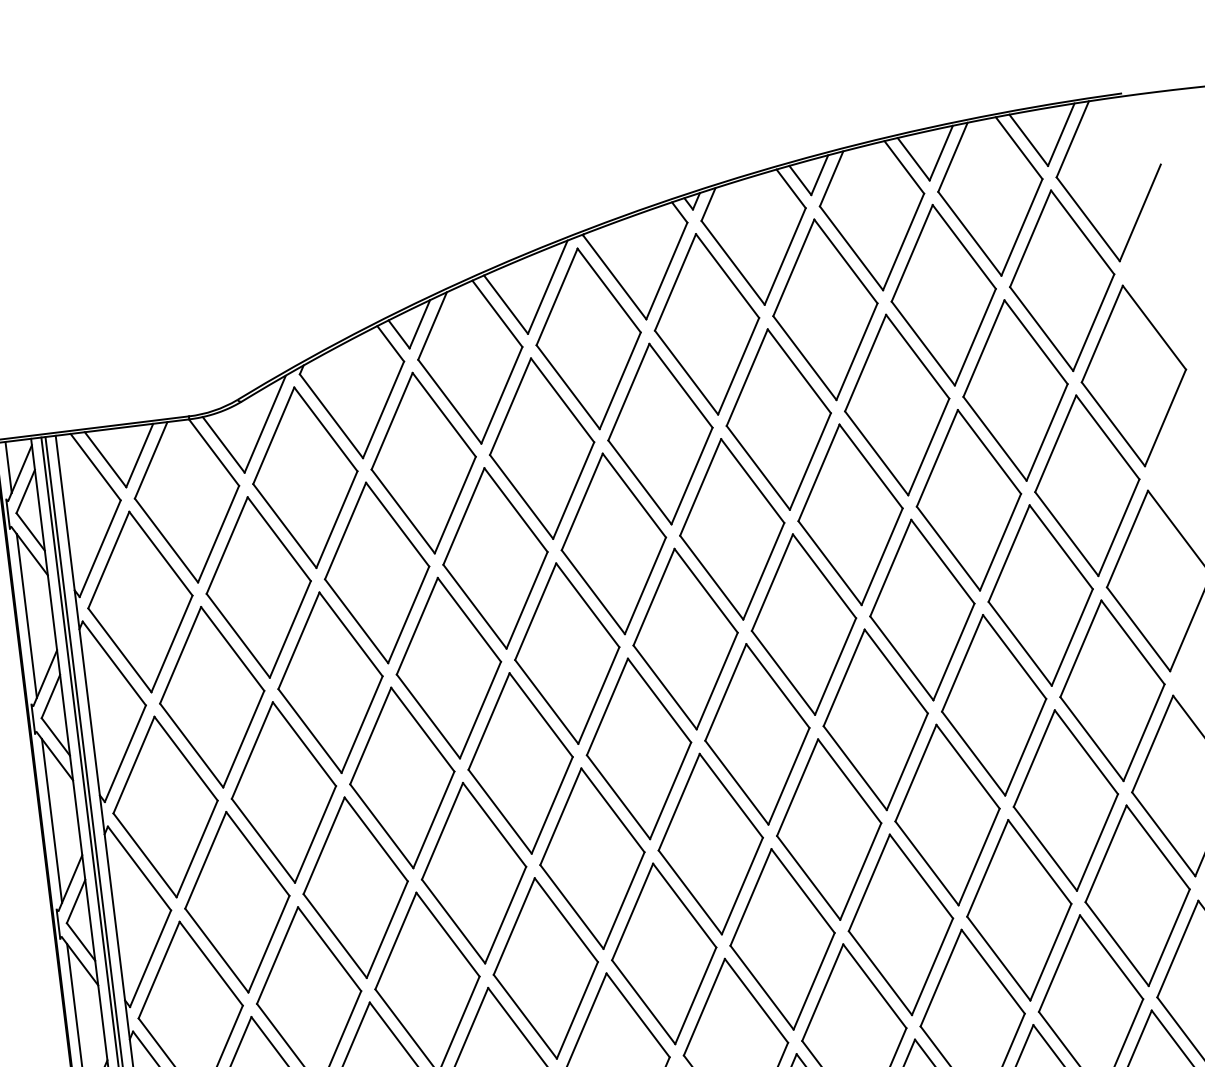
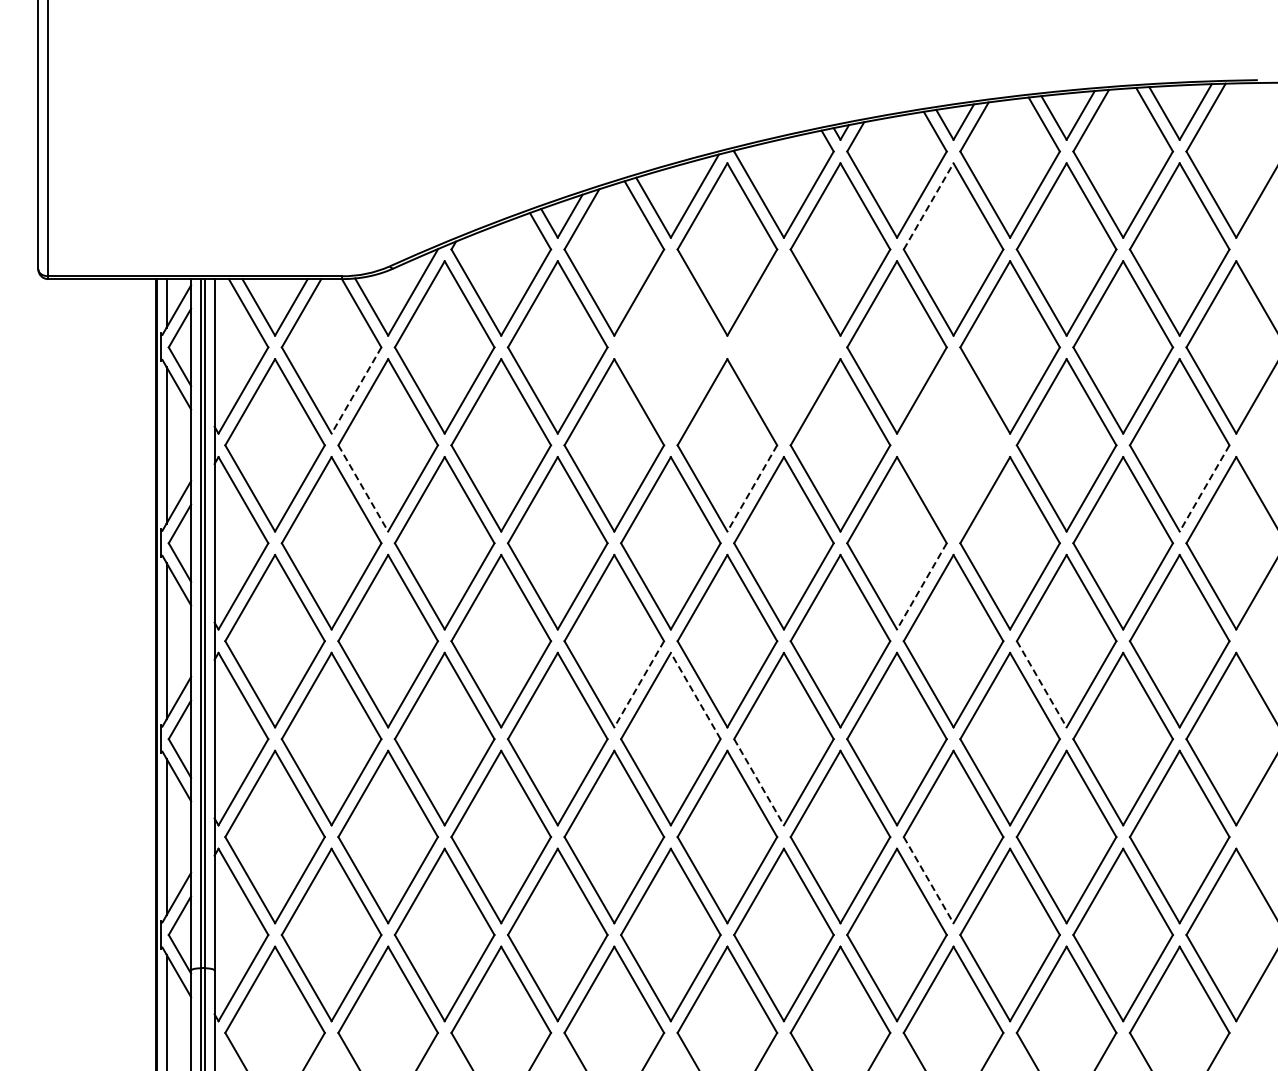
line: (793, 268) -> (928, 206), solid -> dashed
part: (660, 434) -> (783, 347), removed
part: (541, 448) -> (670, 347), removed
part: (850, 514) -> (953, 445), removed
line: (1118, 527) -> (1204, 488), solid -> dashed
line: (218, 534) -> (356, 390), solid -> dashed
line: (645, 585) -> (752, 488), solid -> dashed
line: (238, 635) -> (363, 488), solid -> dashed
line: (835, 666) -> (921, 586), solid -> dashed
line: (973, 753) -> (1041, 684), solid -> dashed
line: (552, 805) -> (639, 684), solid -> dashed
line: (612, 810) -> (695, 696), solid -> dashed
line: (690, 892) -> (759, 782), solid -> dashed
line: (880, 973) -> (928, 880), solid -> dashed

